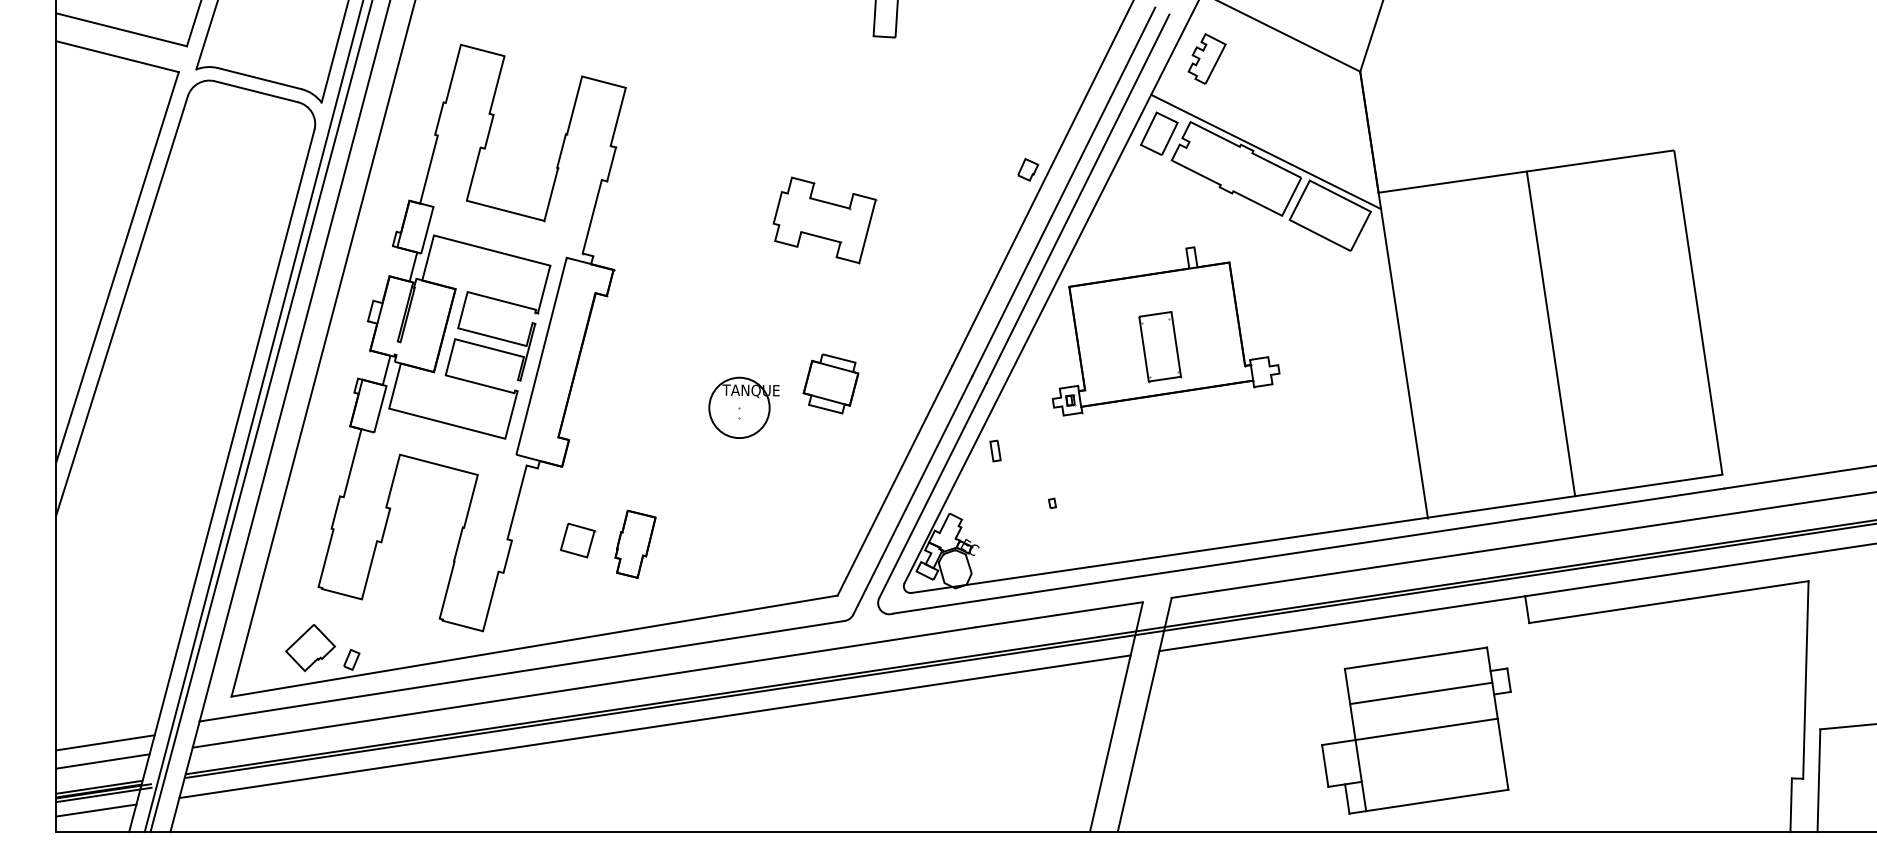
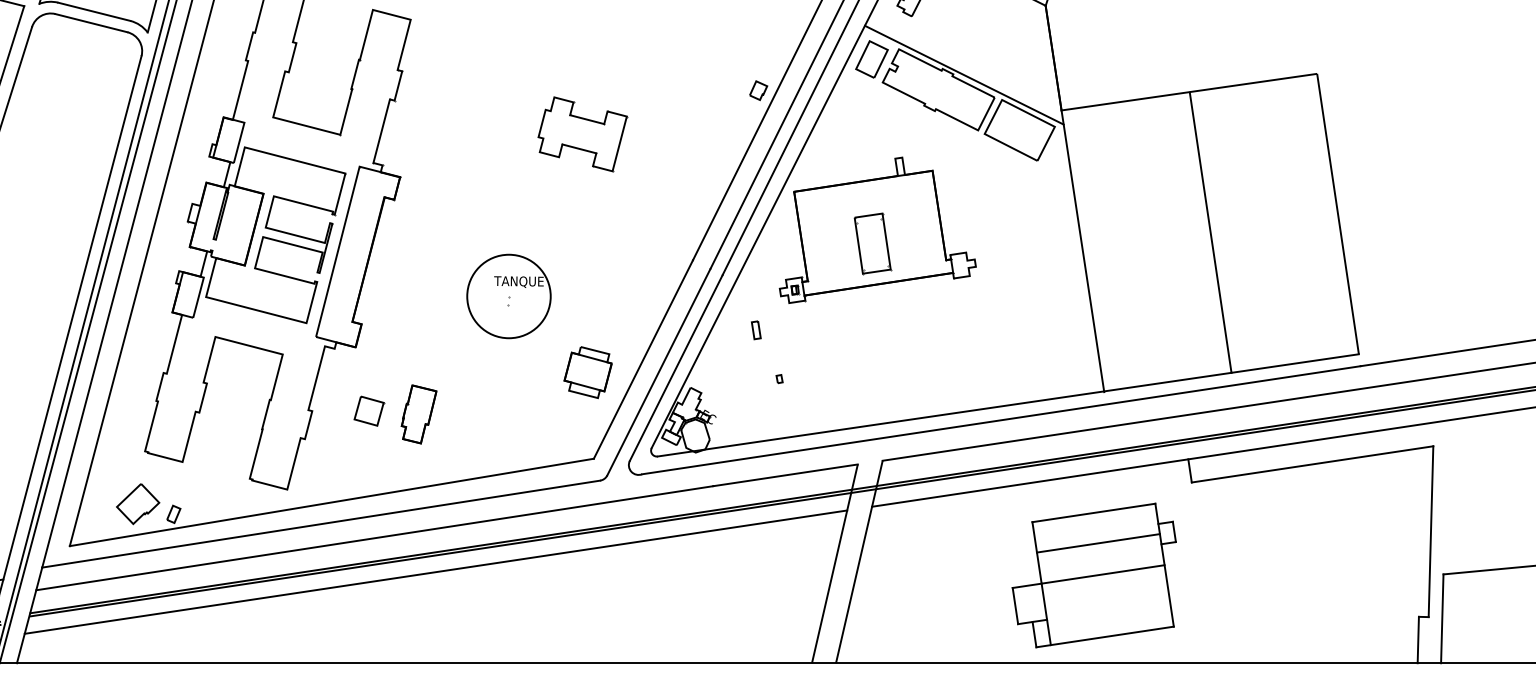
part: (830, 383) -> (587, 372), moved
circle: (739, 407) -> (509, 296), size x1.6
part: (995, 450) -> (756, 329), moved

